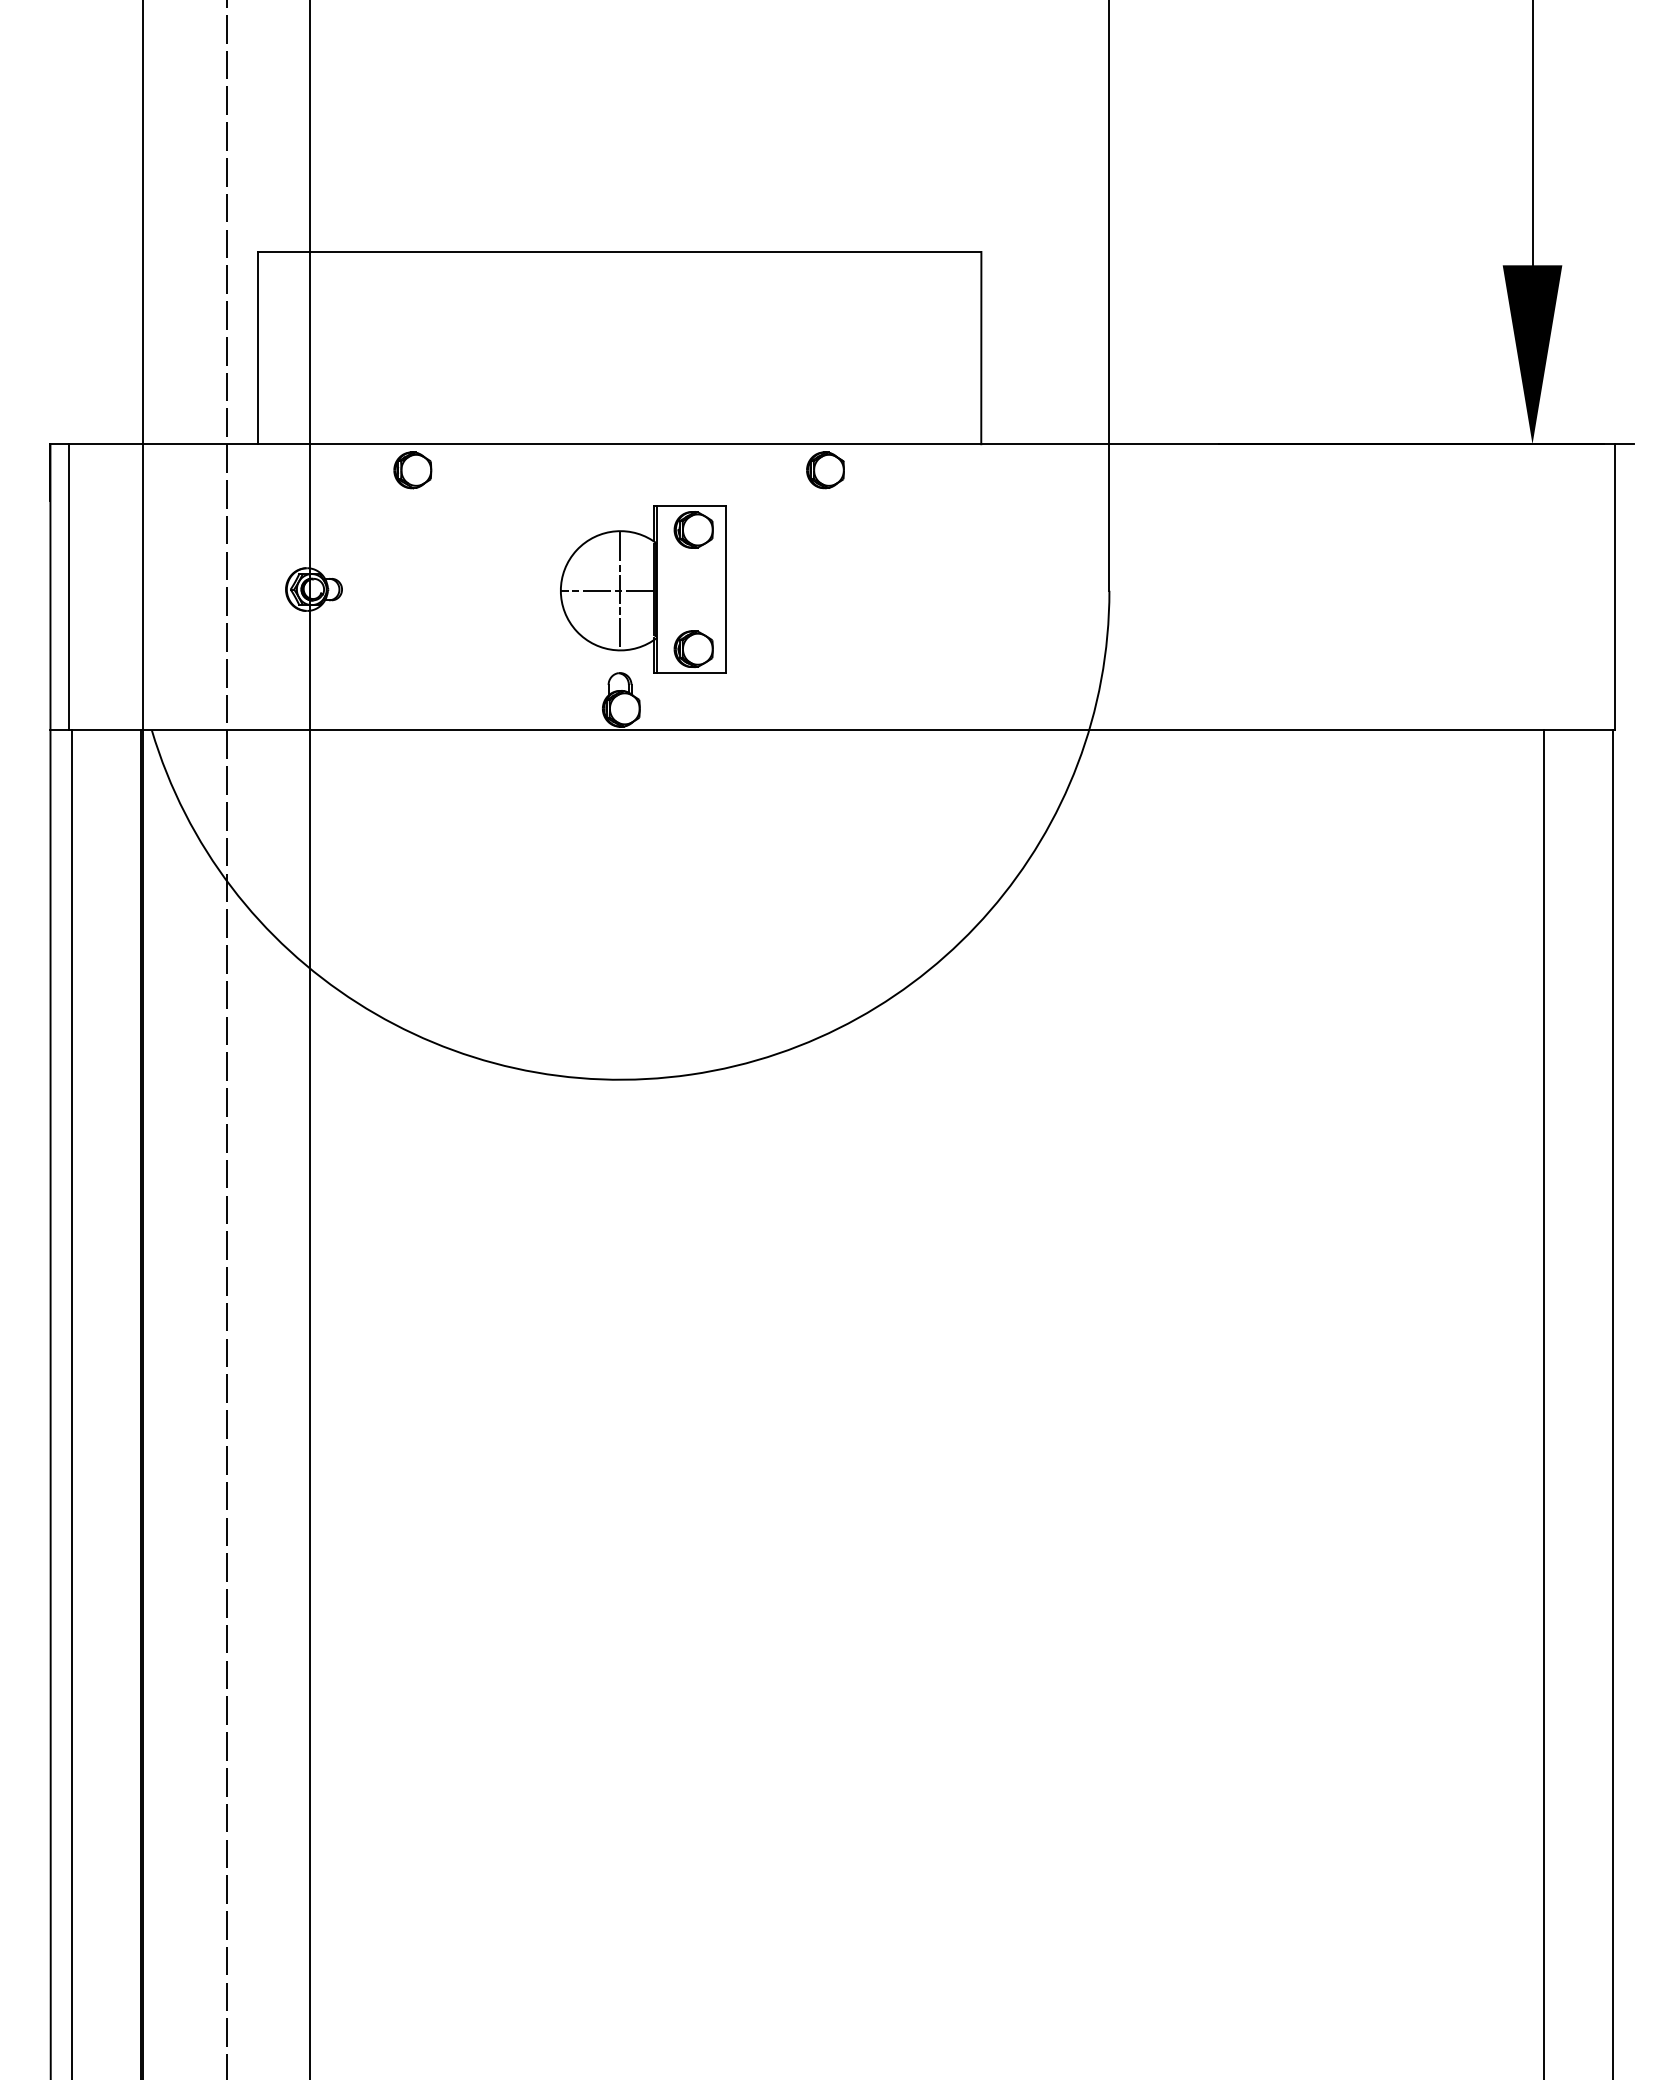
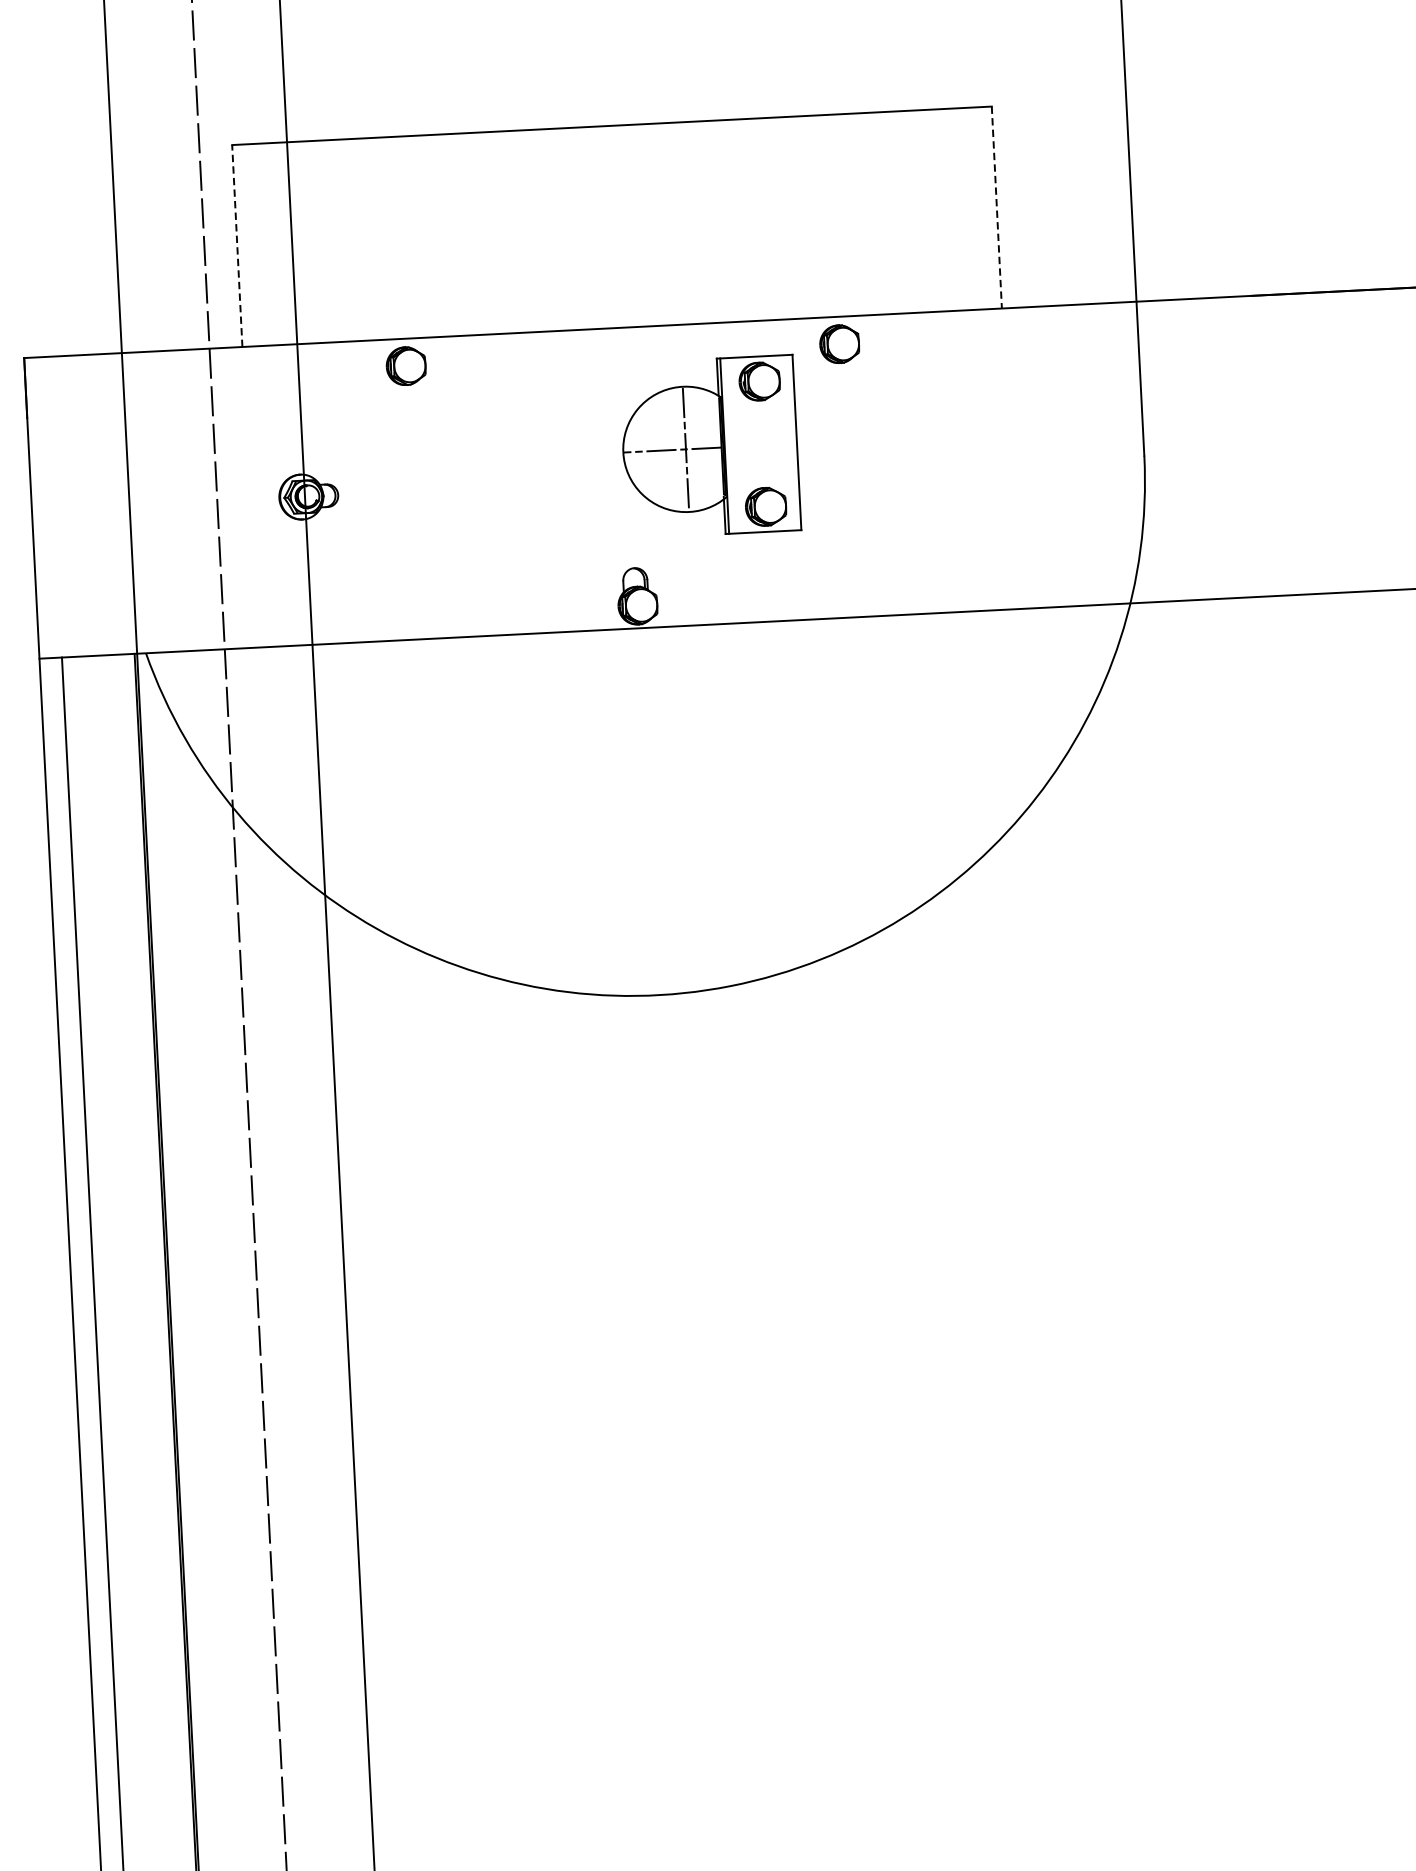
line: (258, 347) -> (237, 245), solid -> dashed
line: (981, 348) -> (997, 207), solid -> dashed
line: (69, 587) -> (51, 507), removed
part: (643, 589) -> (710, 446), moved

